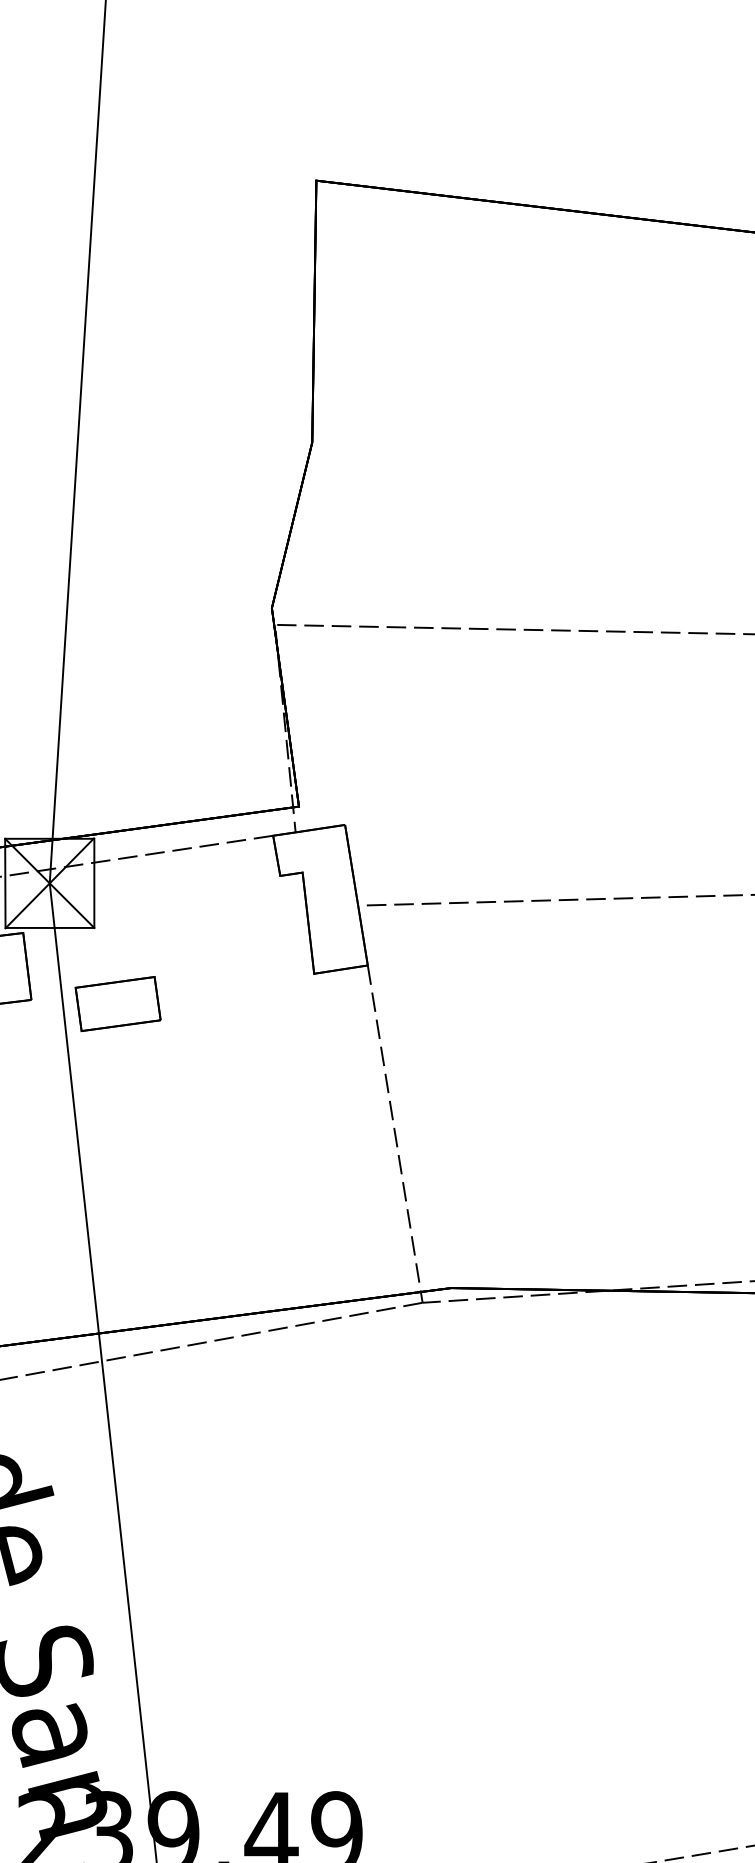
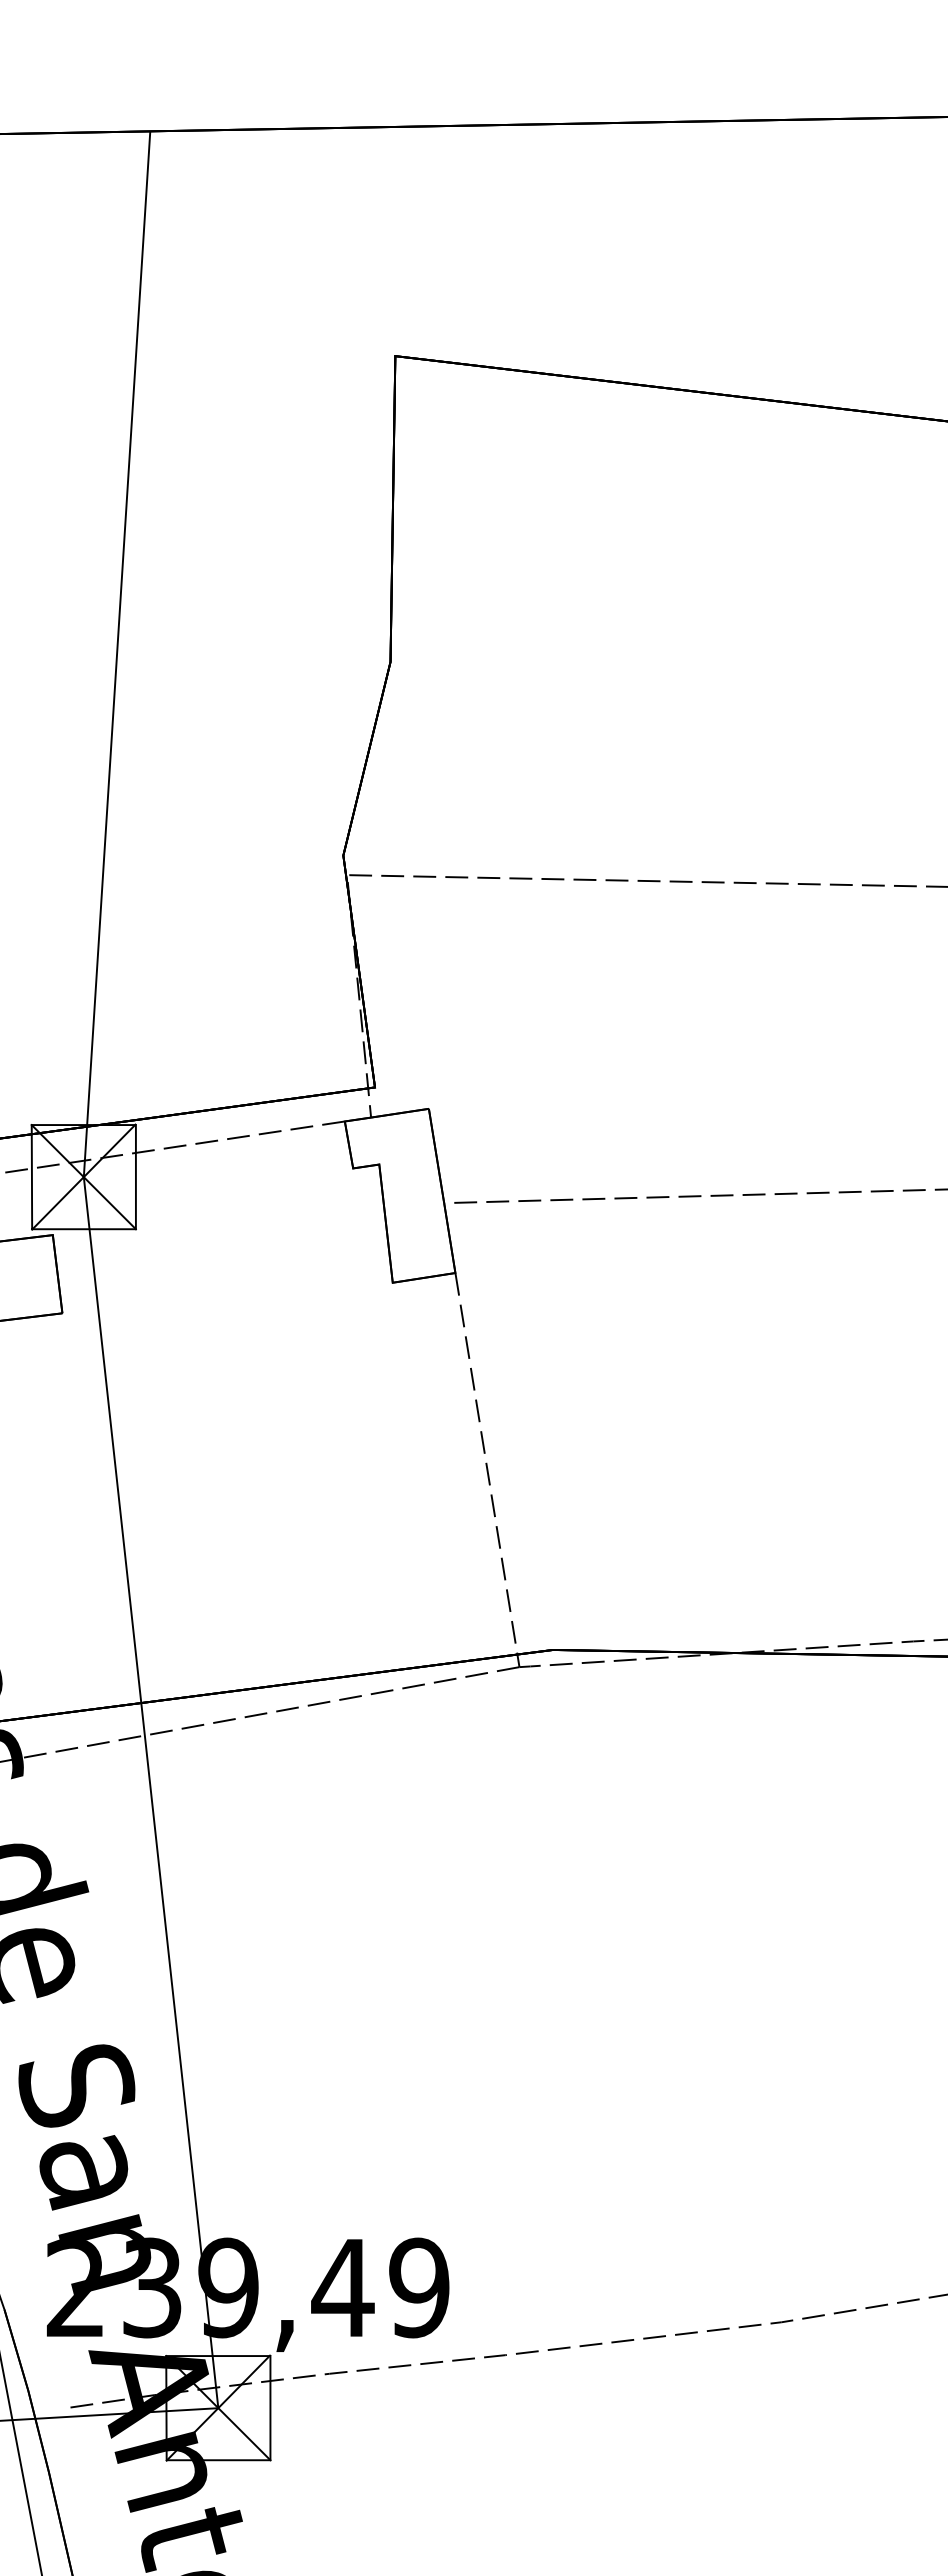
part: (117, 1003) -> (163, 1317), removed

